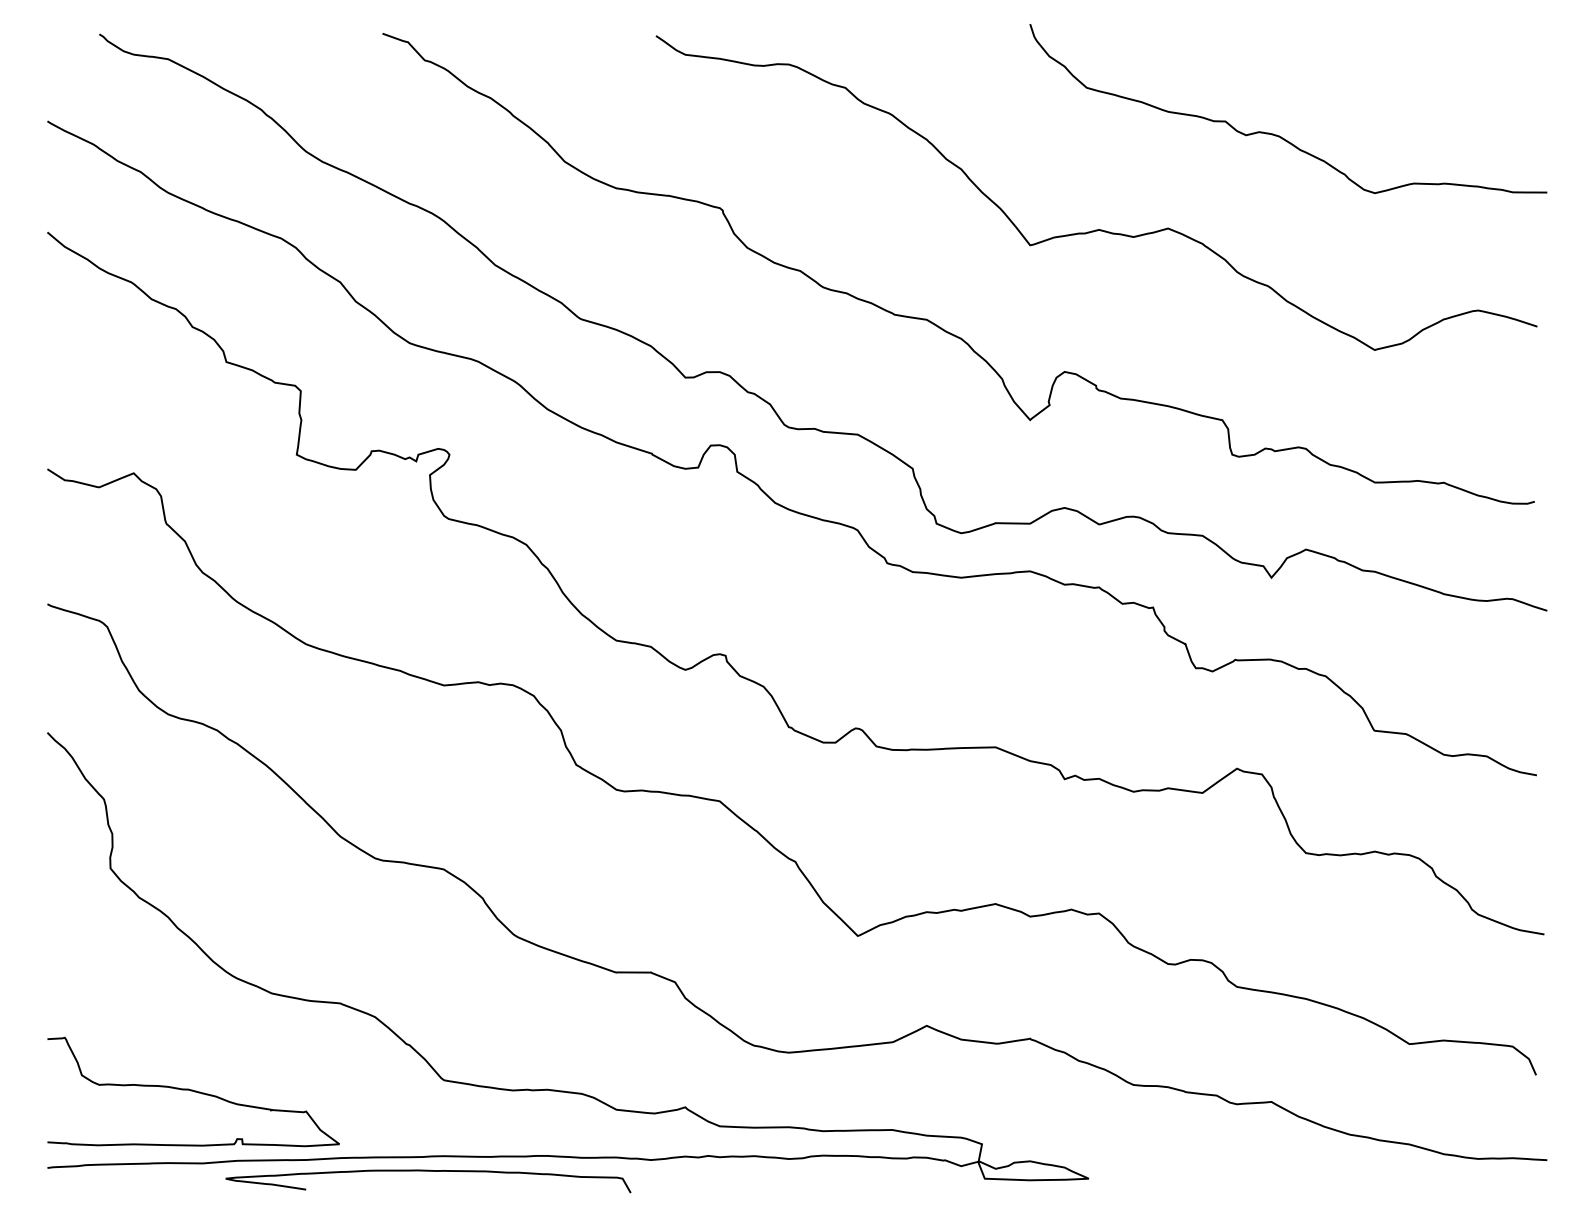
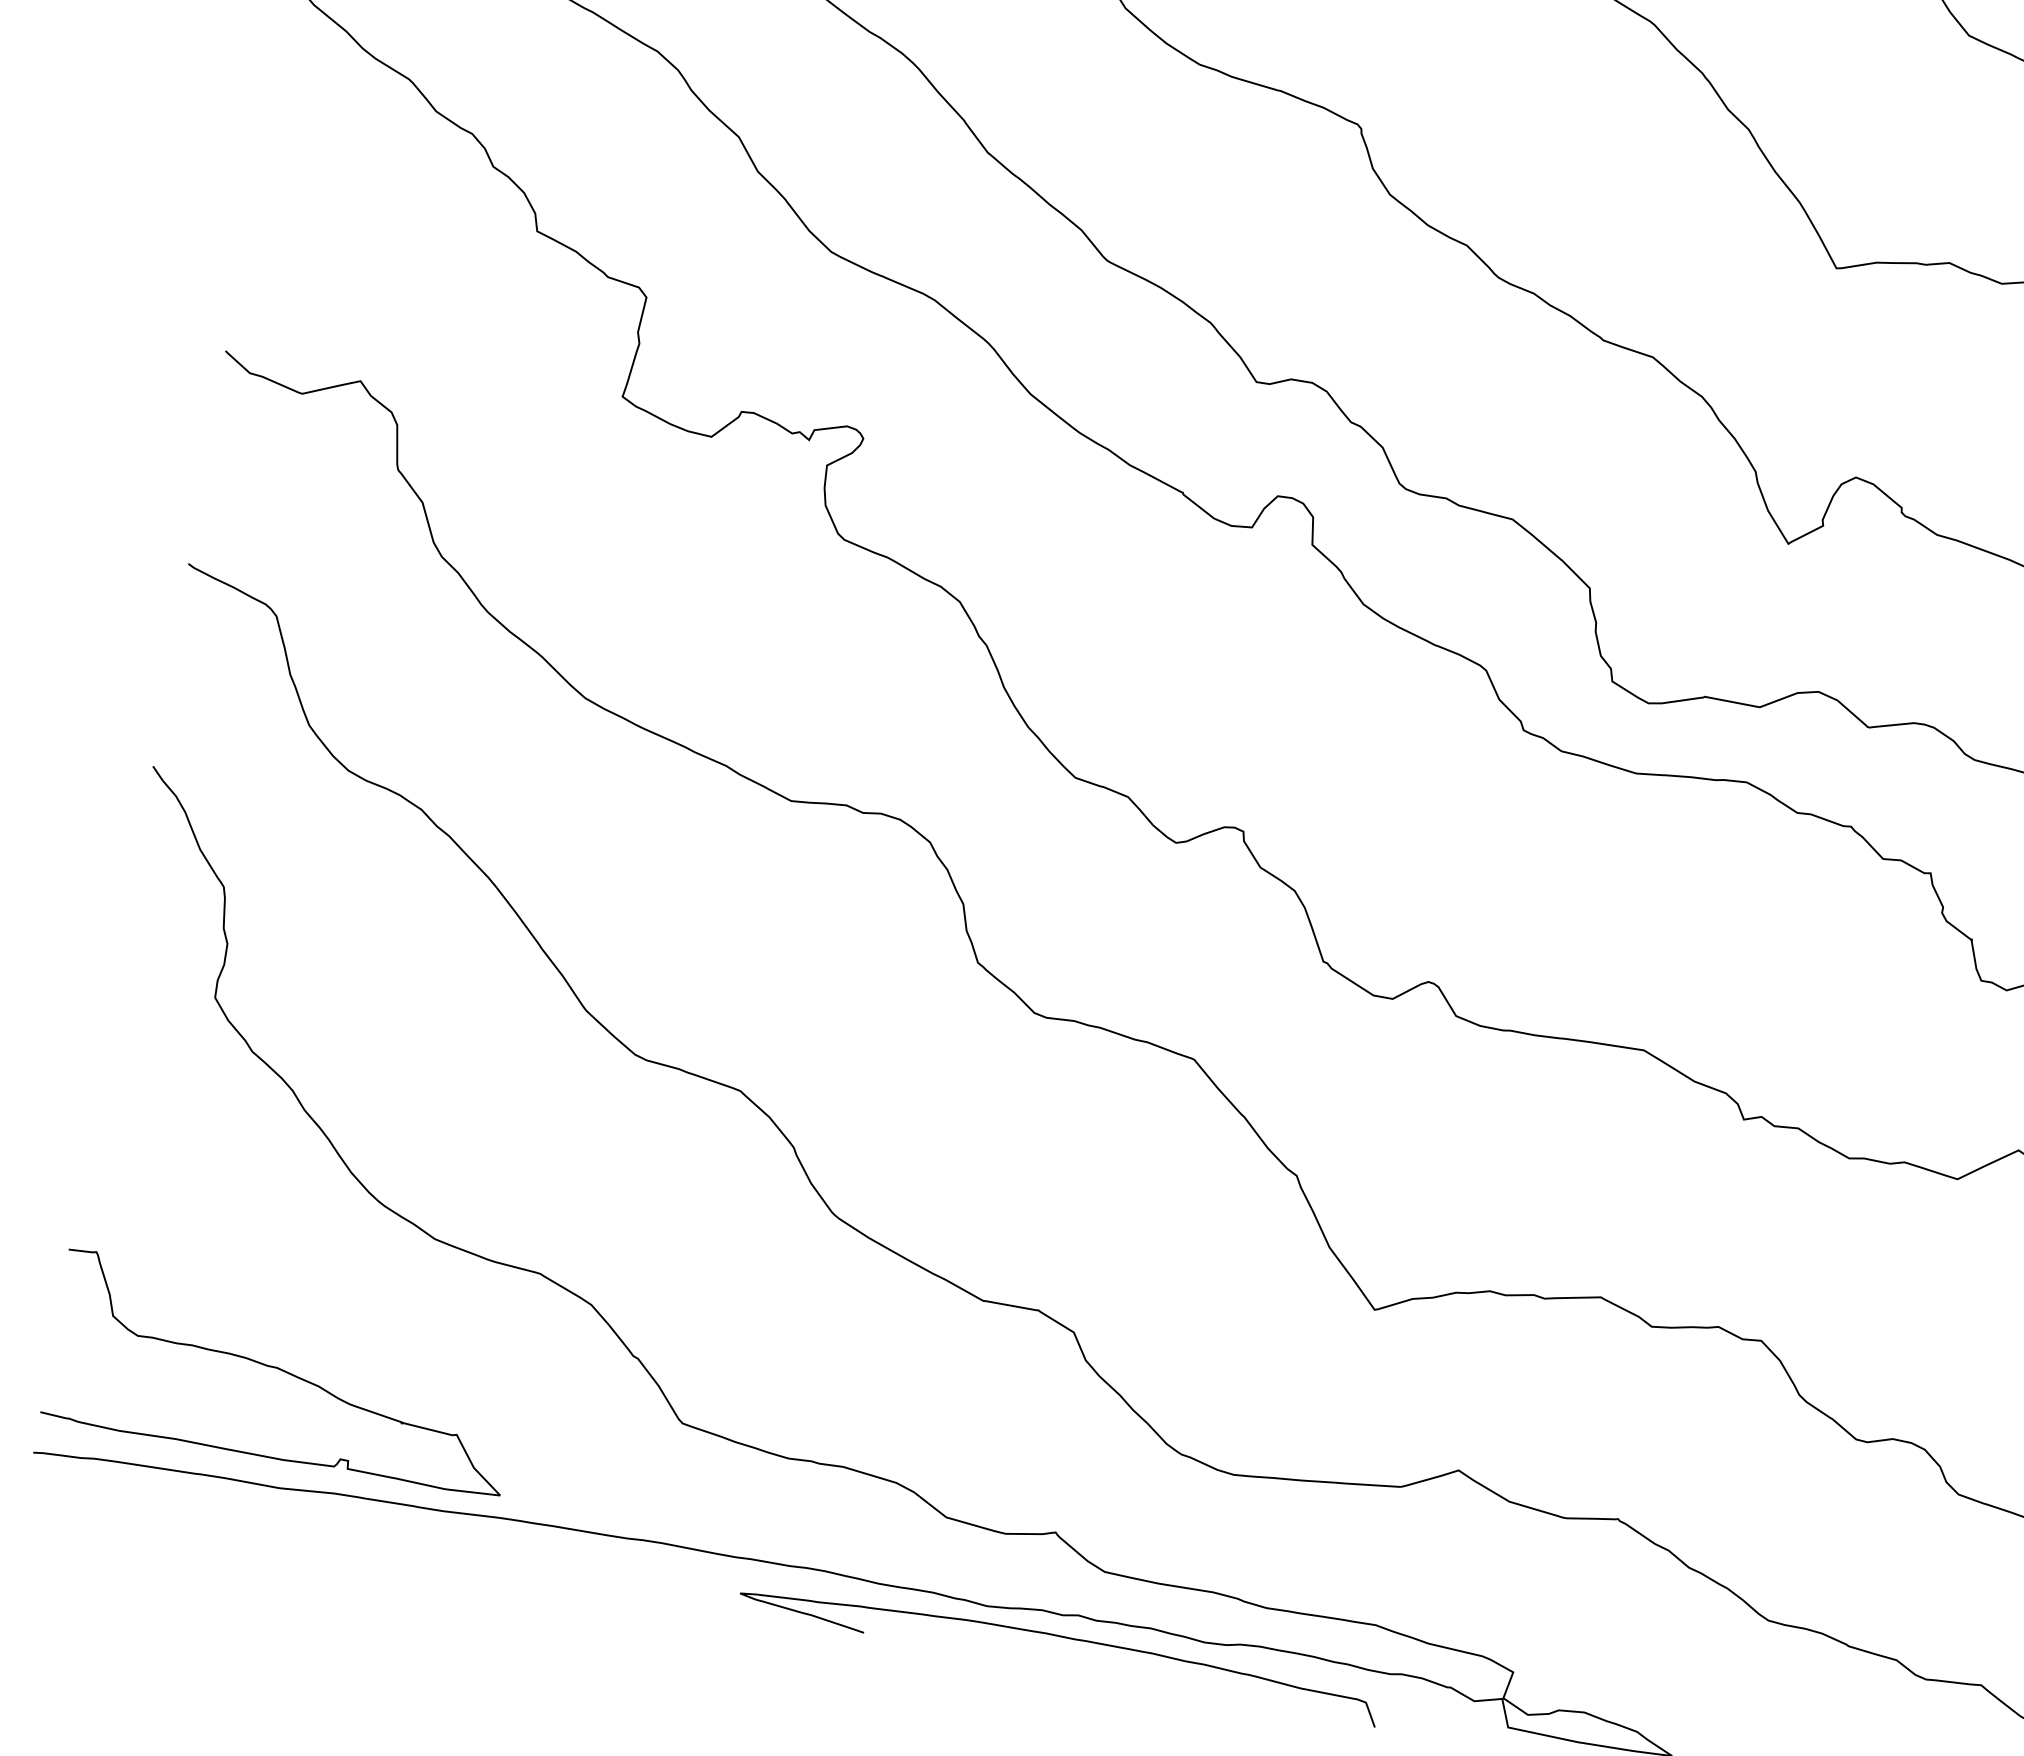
curve: (428, 1171) -> (1061, 1637), moved

